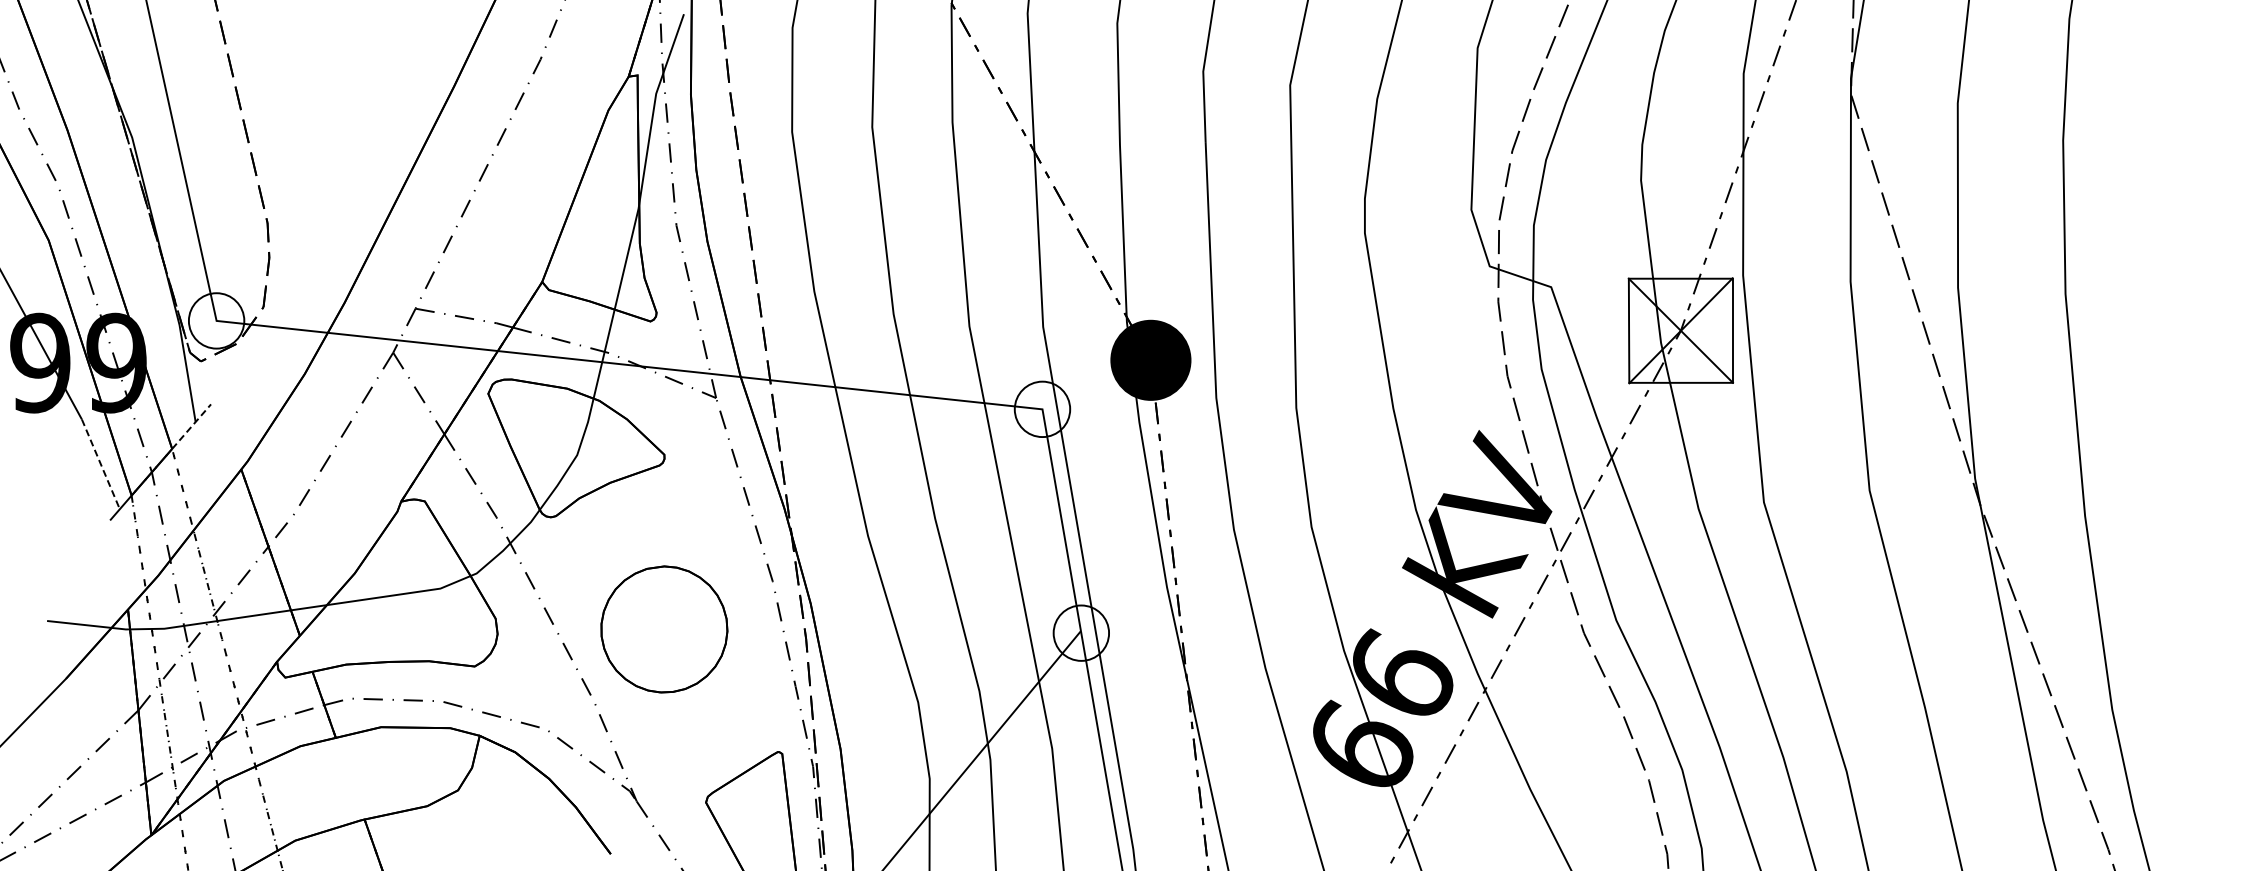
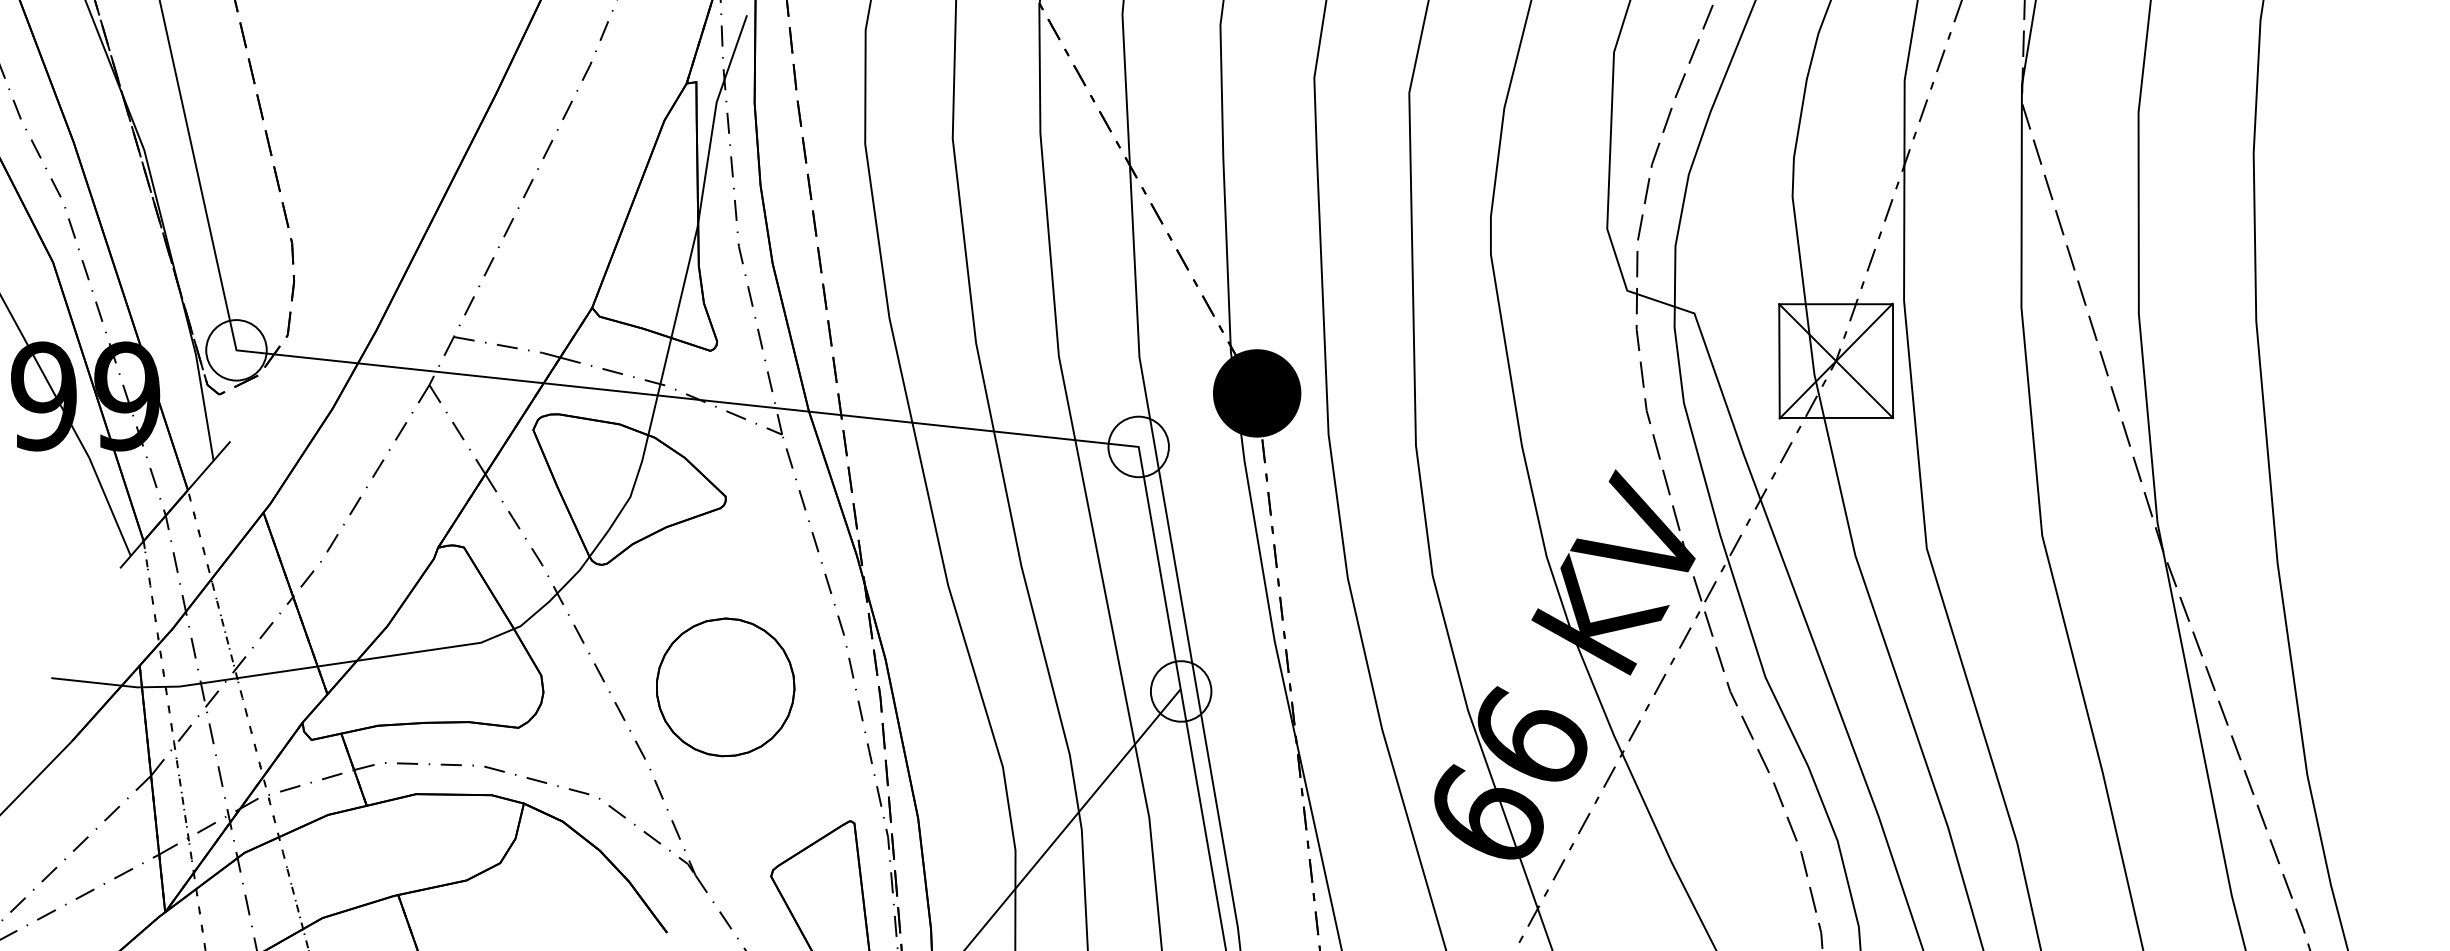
line: (191, 426) -> (209, 465), dashed -> solid
line: (100, 464) -> (109, 507), dashed -> solid

